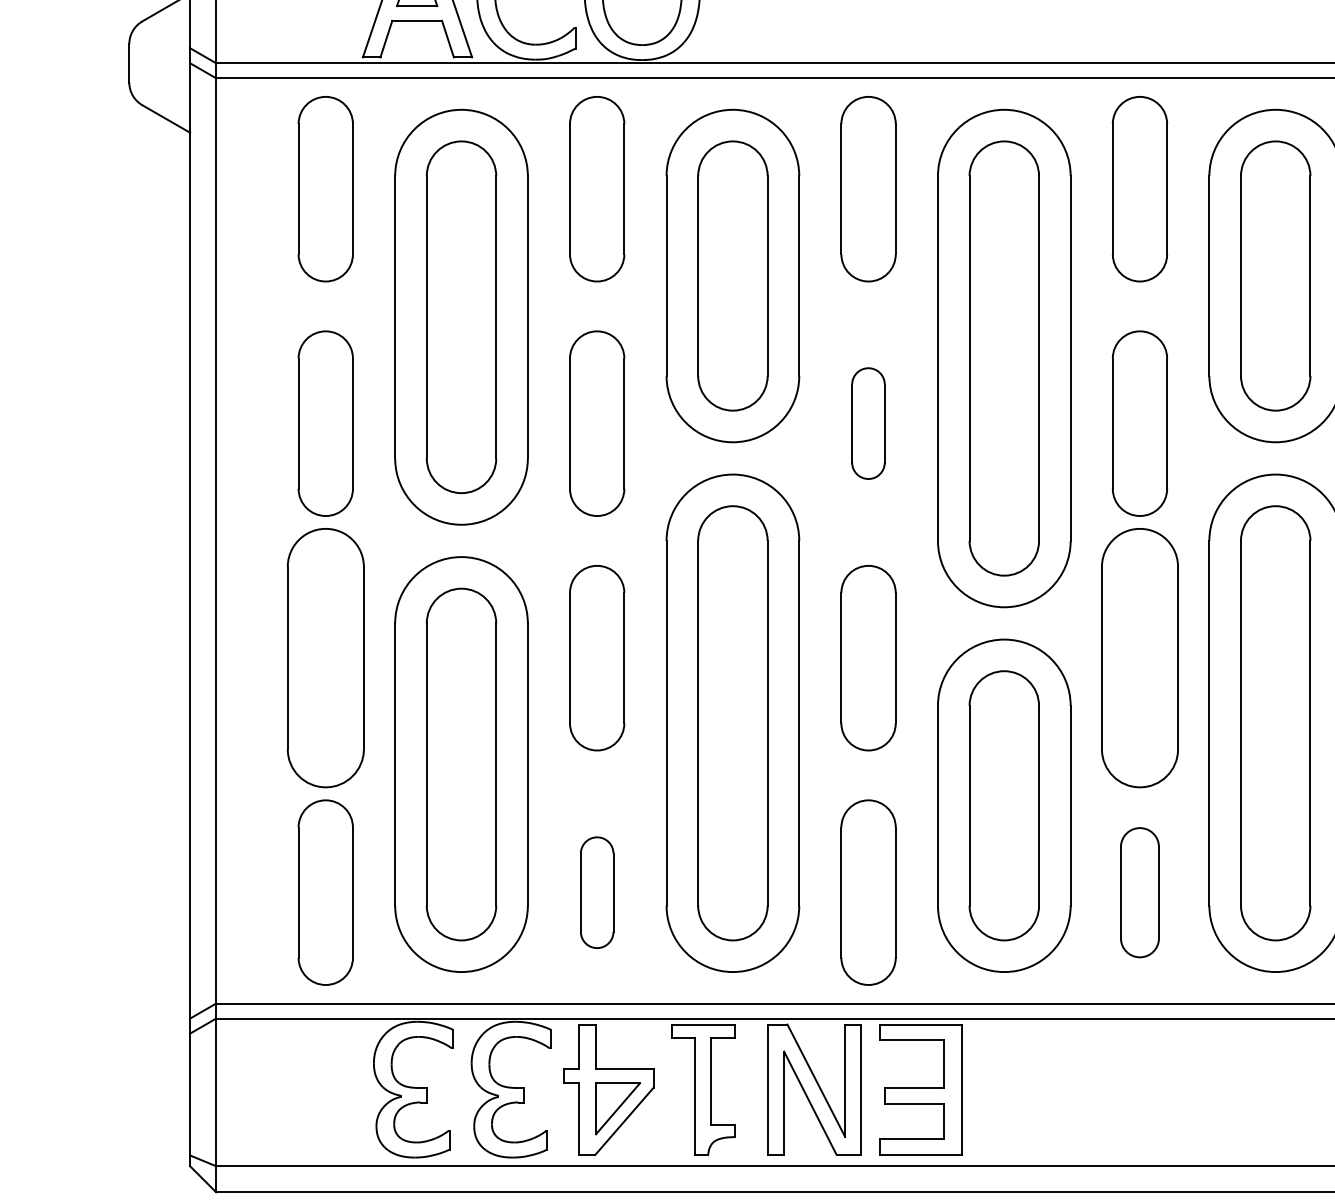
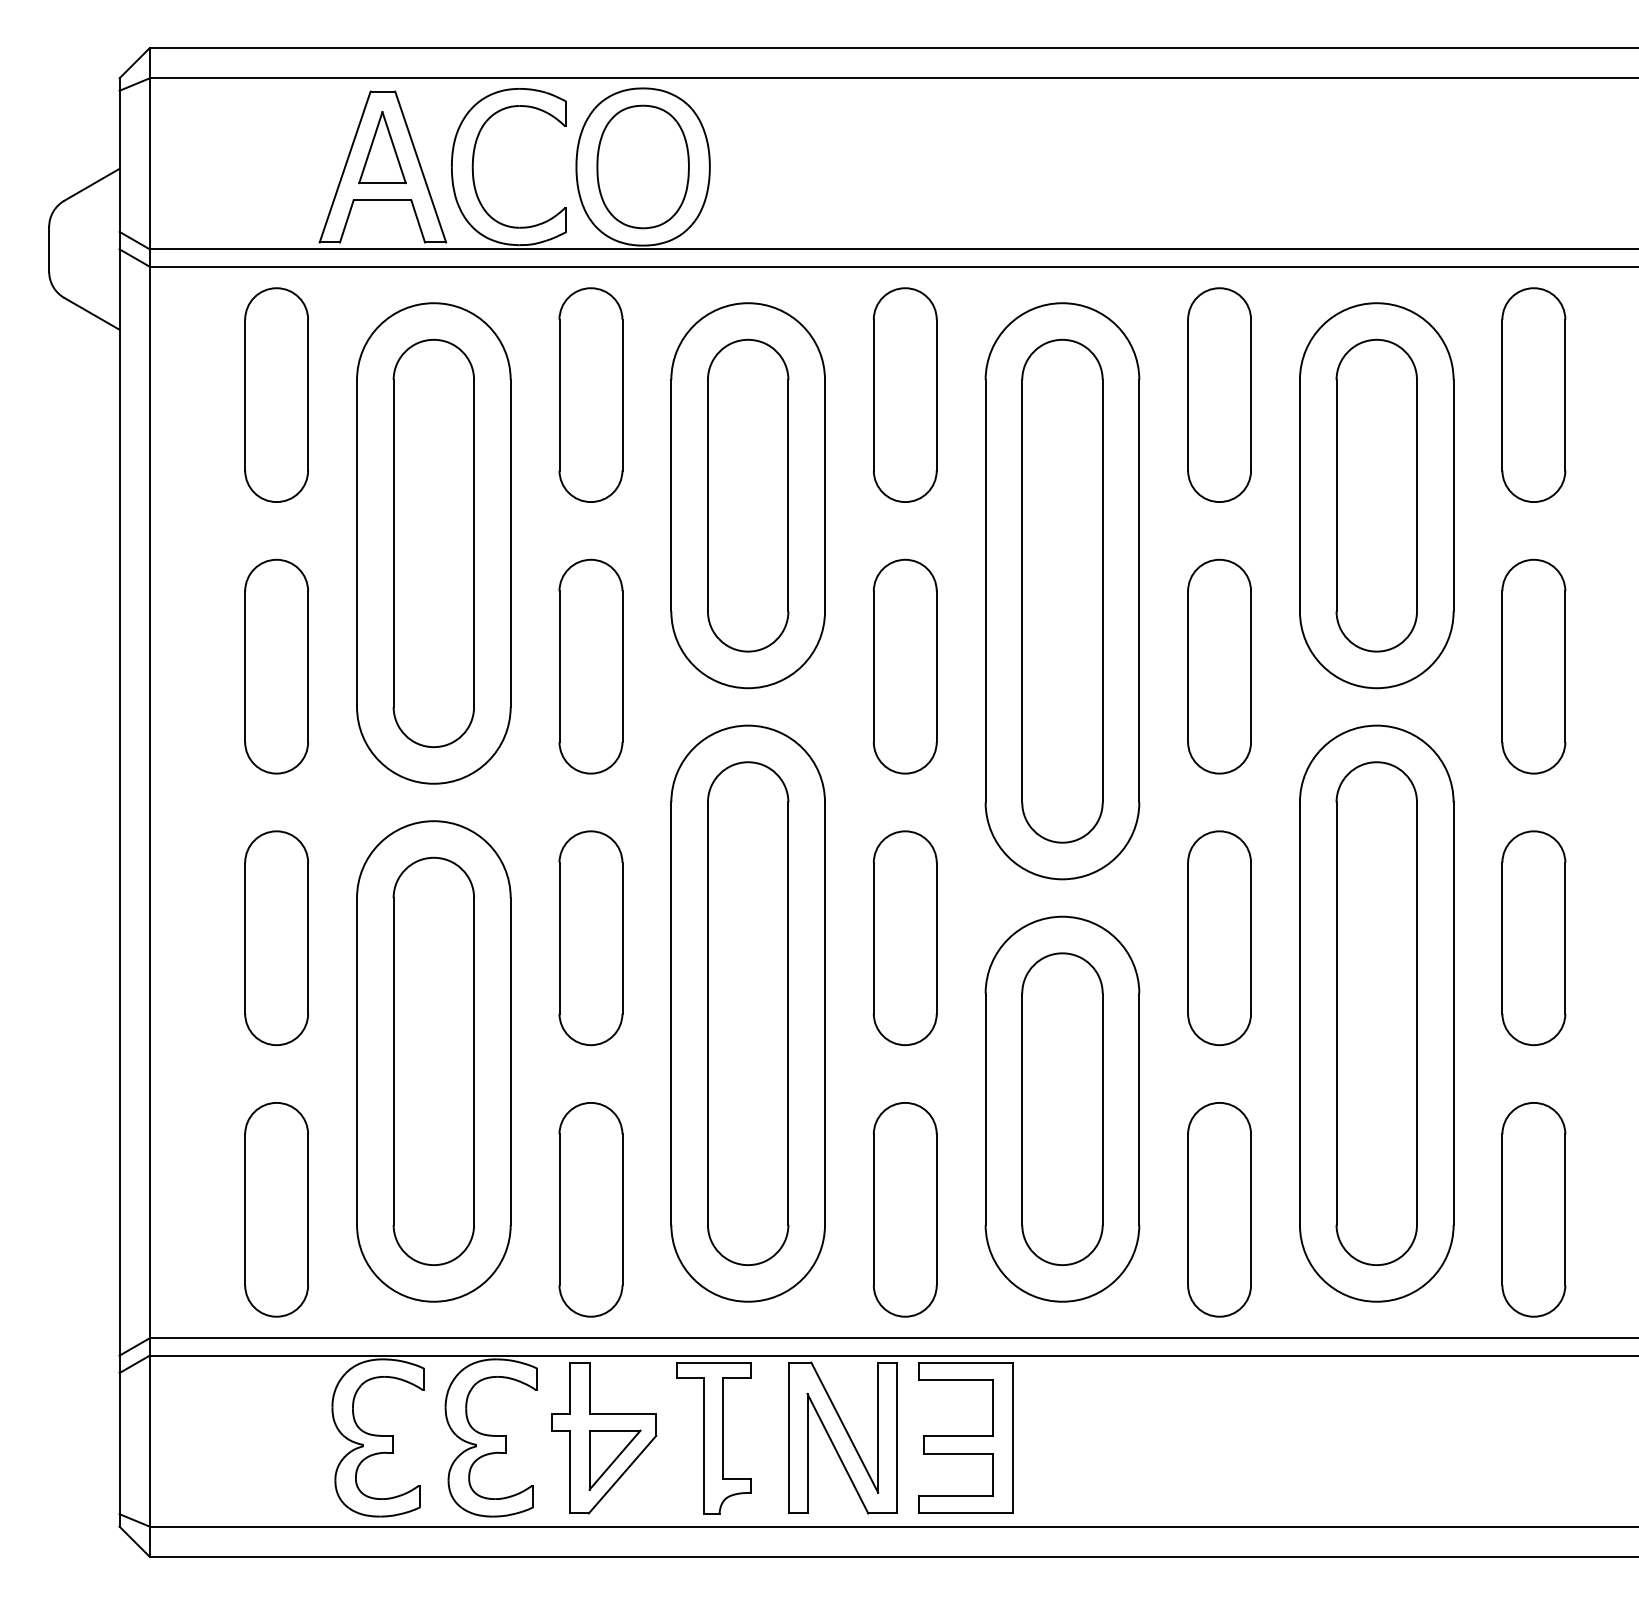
part: (867, 423) -> (904, 666), size x1.67
part: (325, 658) -> (276, 938), size x0.71
part: (1139, 658) -> (1219, 938), size x0.71
part: (596, 892) -> (590, 1209), size x1.67
part: (1139, 892) -> (1219, 1209), size x1.43

